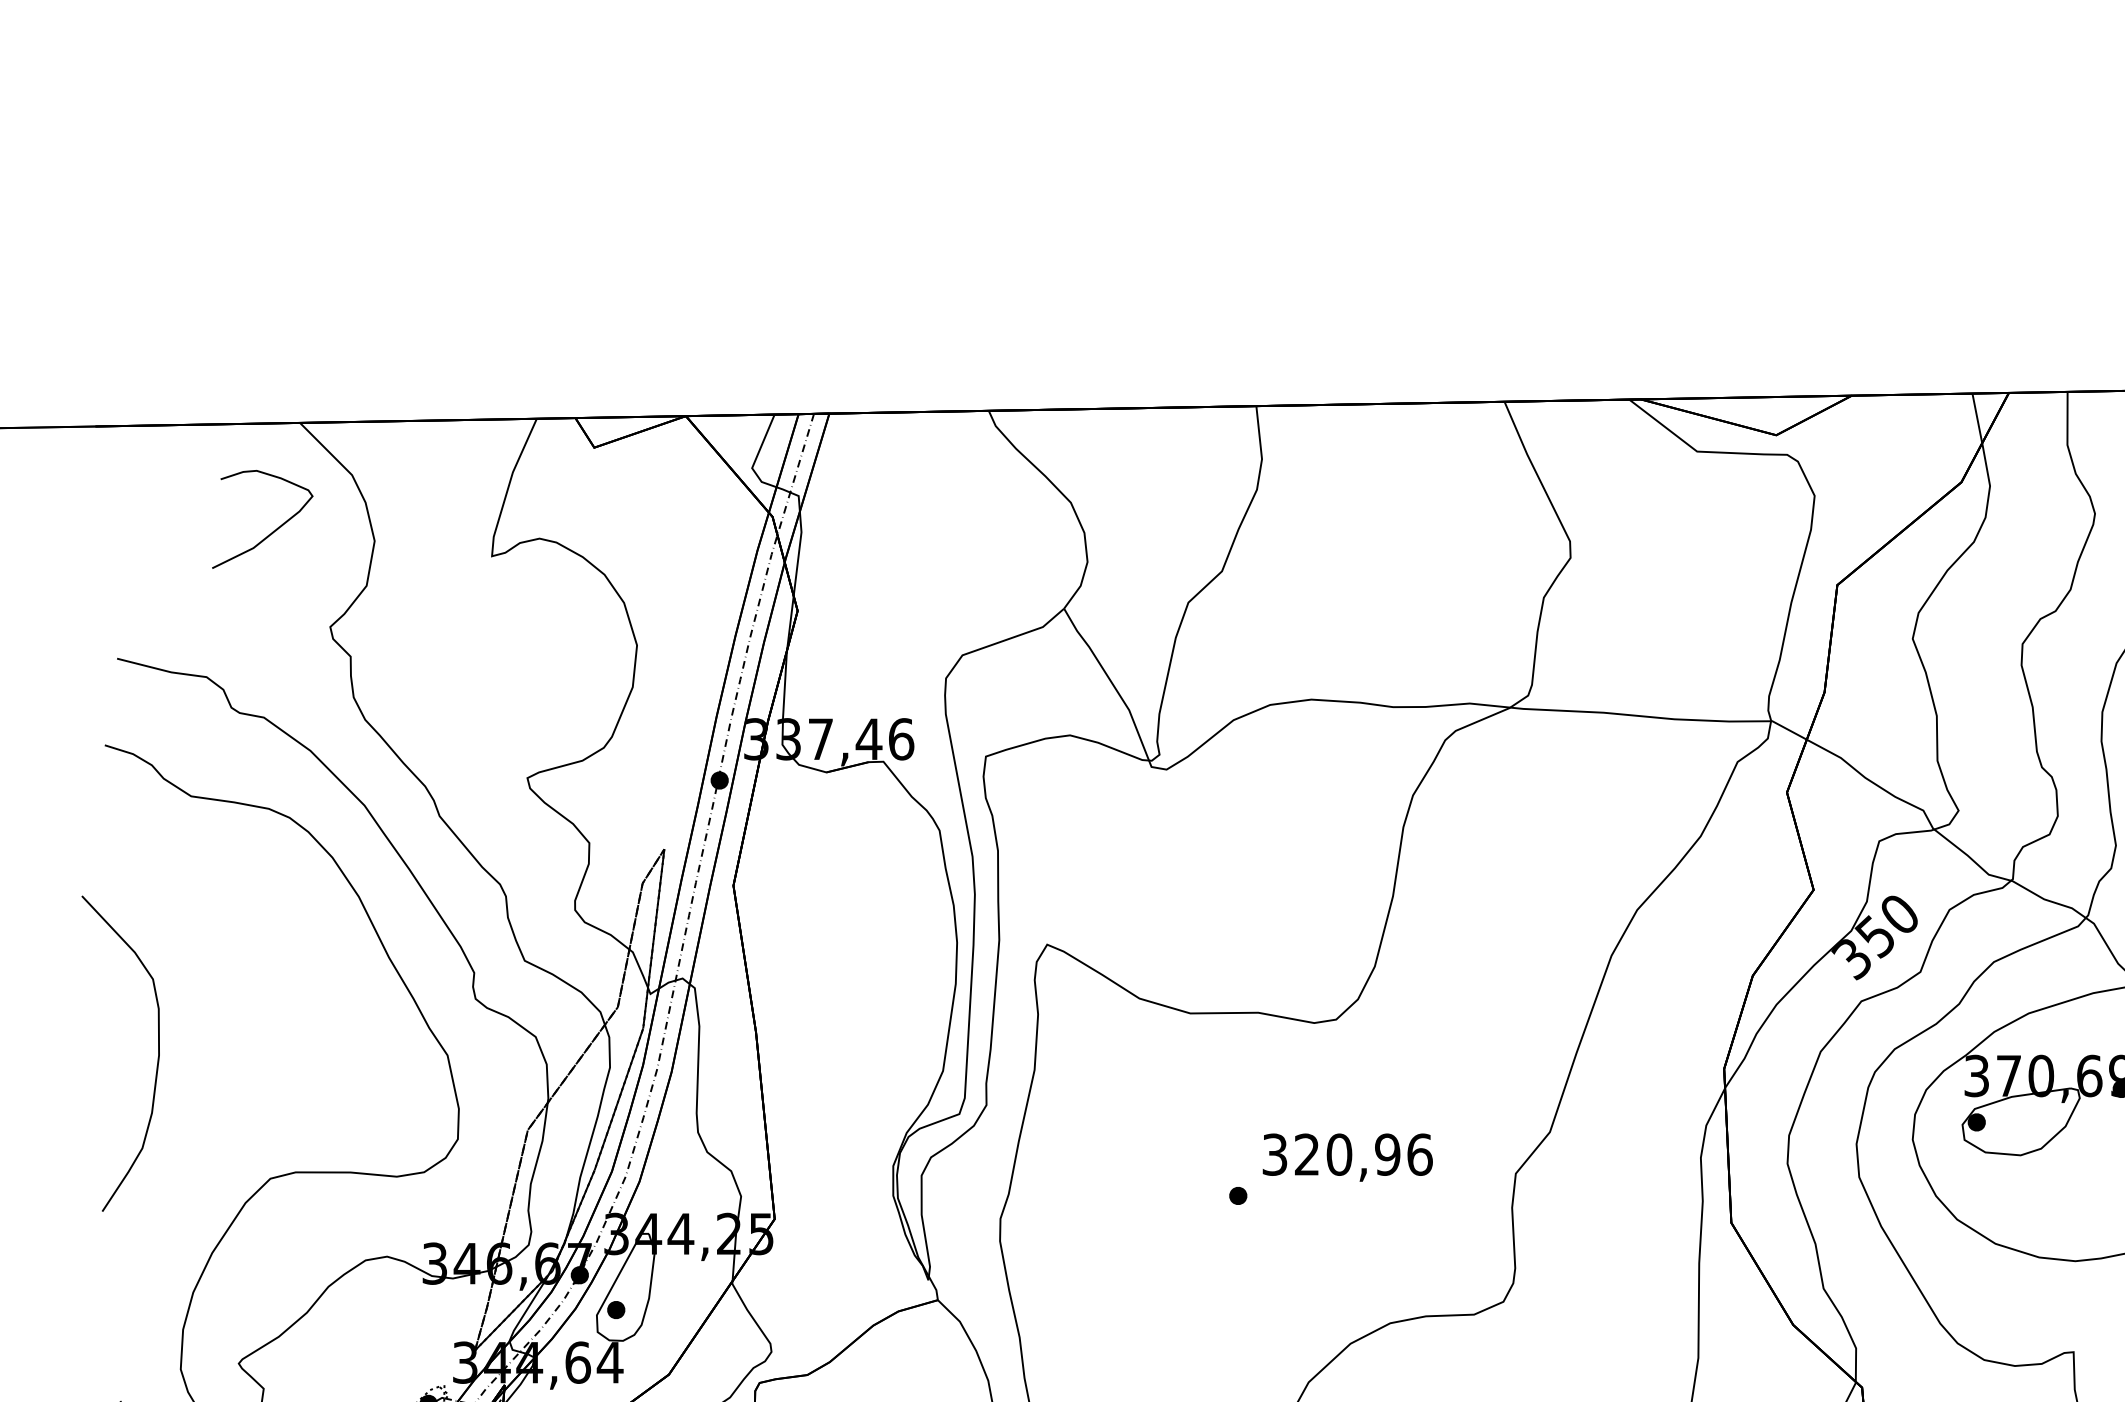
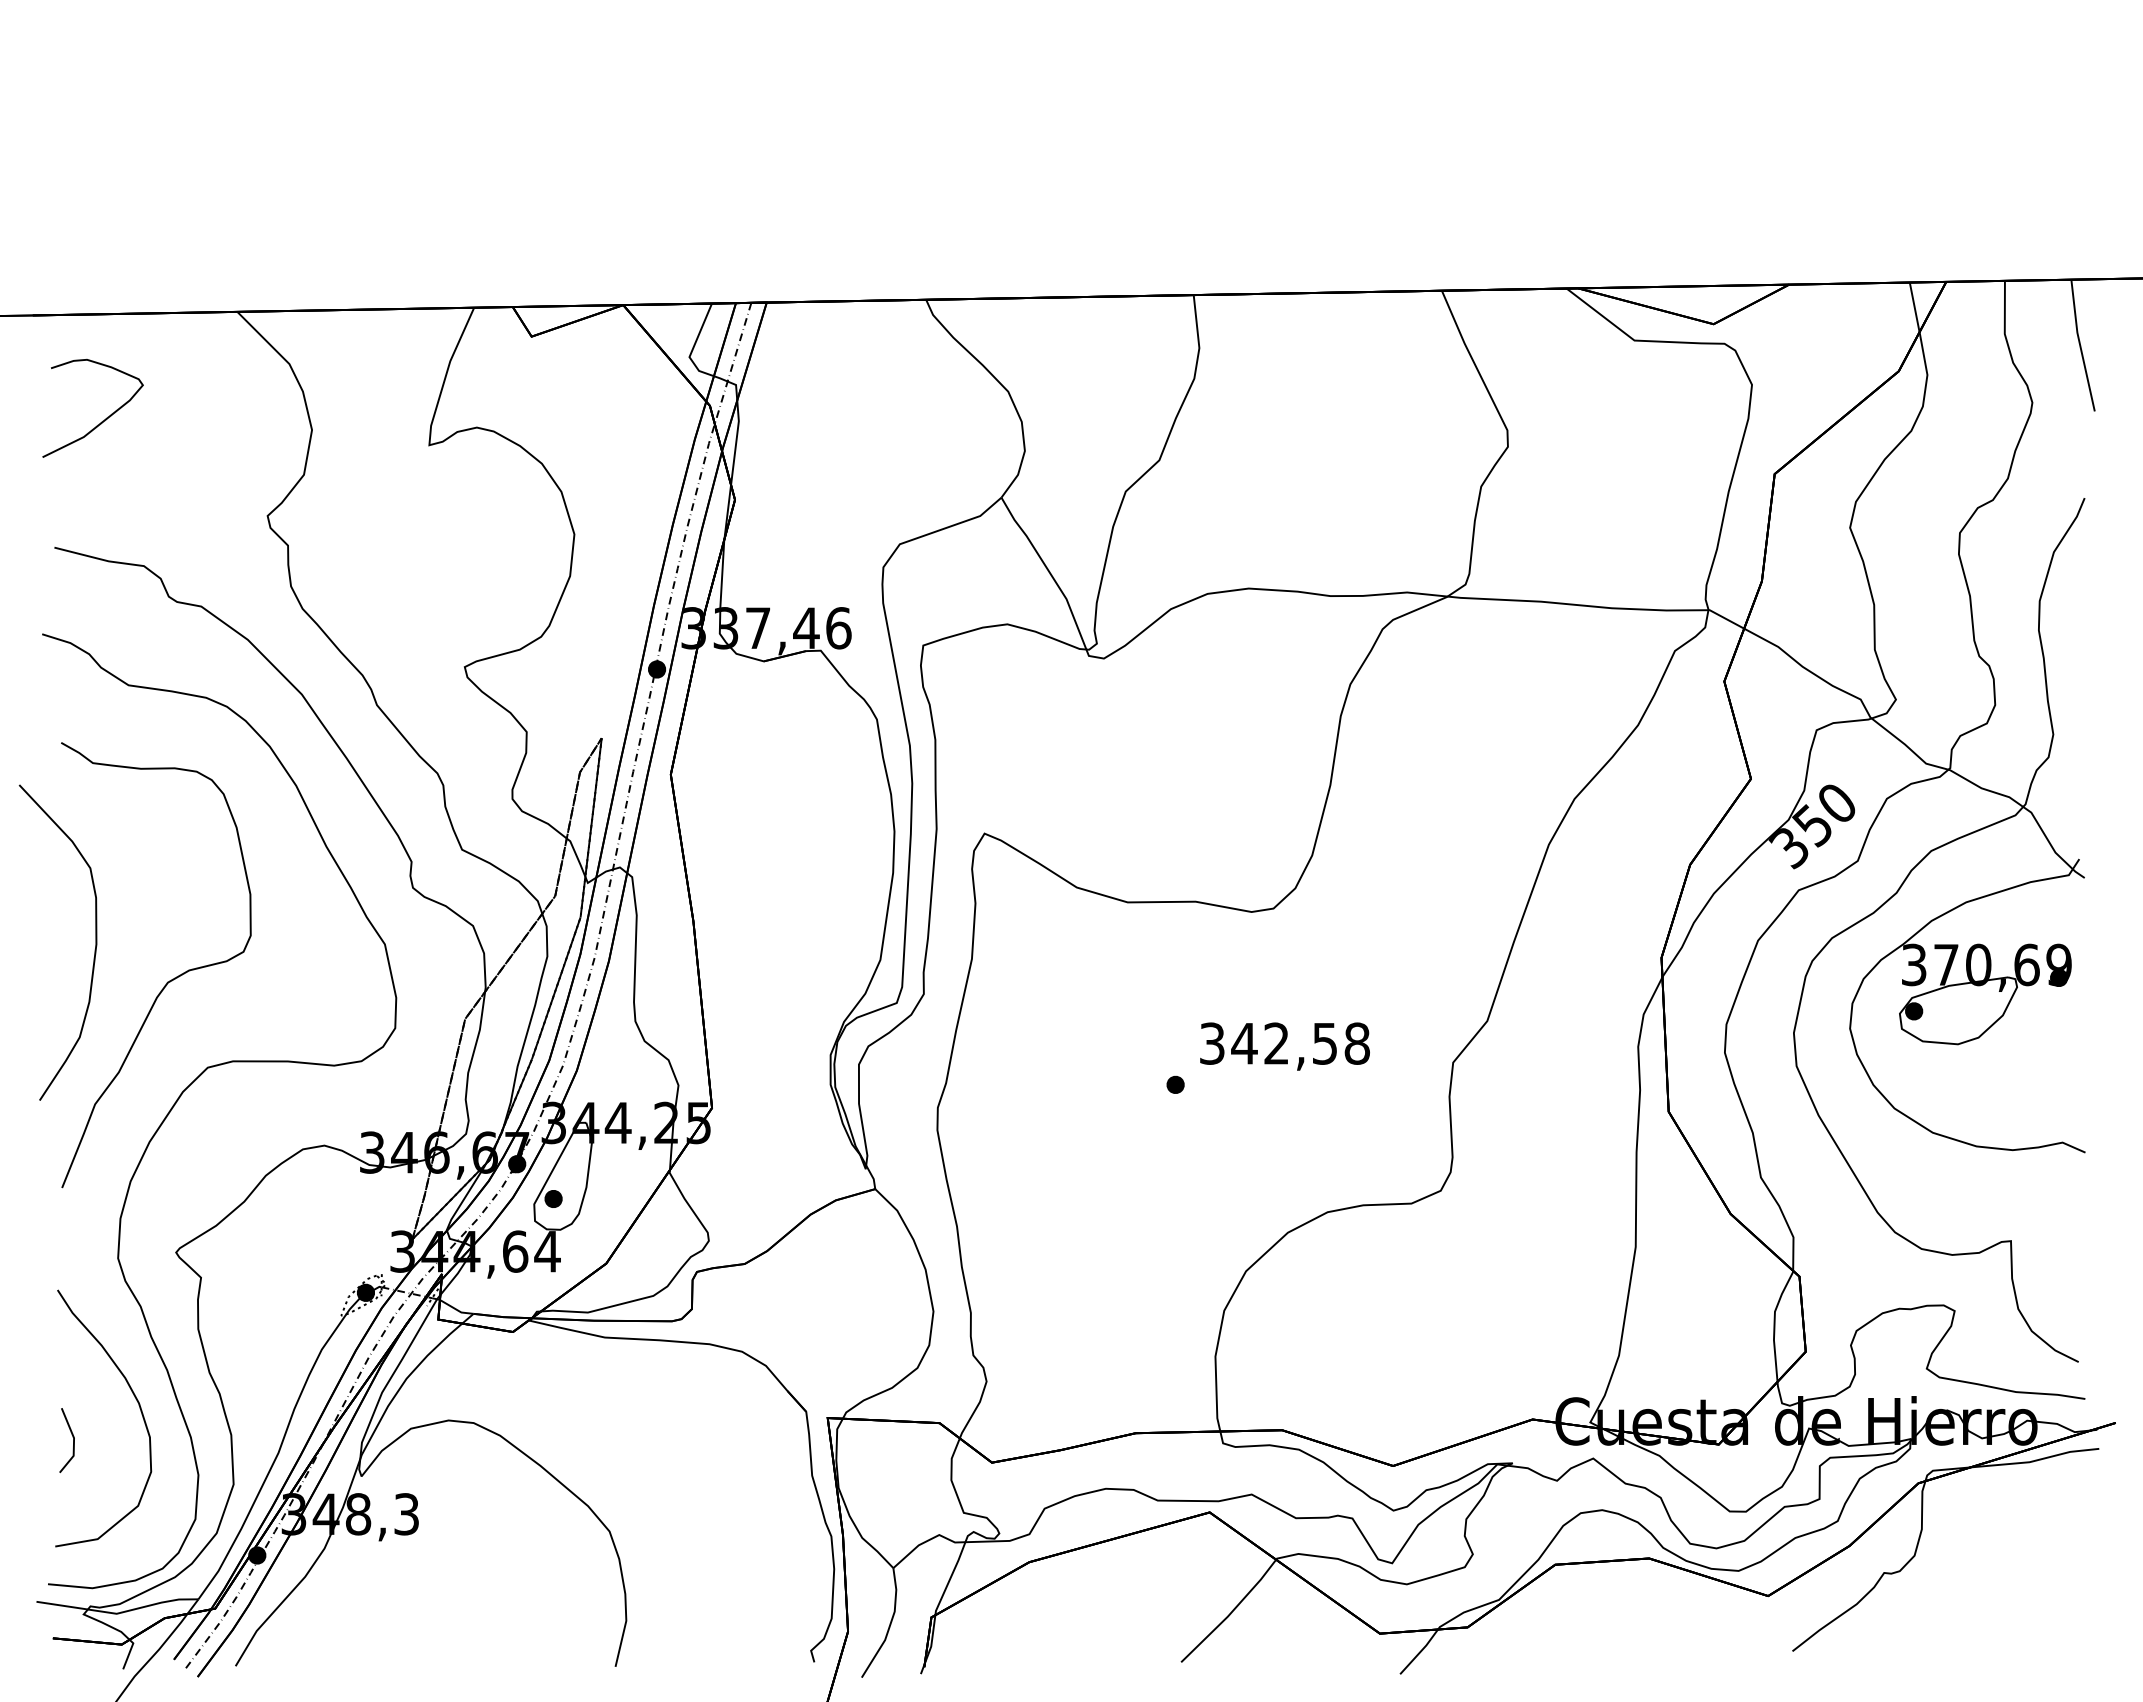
curve: (271, 532) -> (101, 421), moved
curve: (230, 1092) -> (167, 981), added
text: (1363, 1154) -> (1300, 1043), 320,96 -> 342,58

